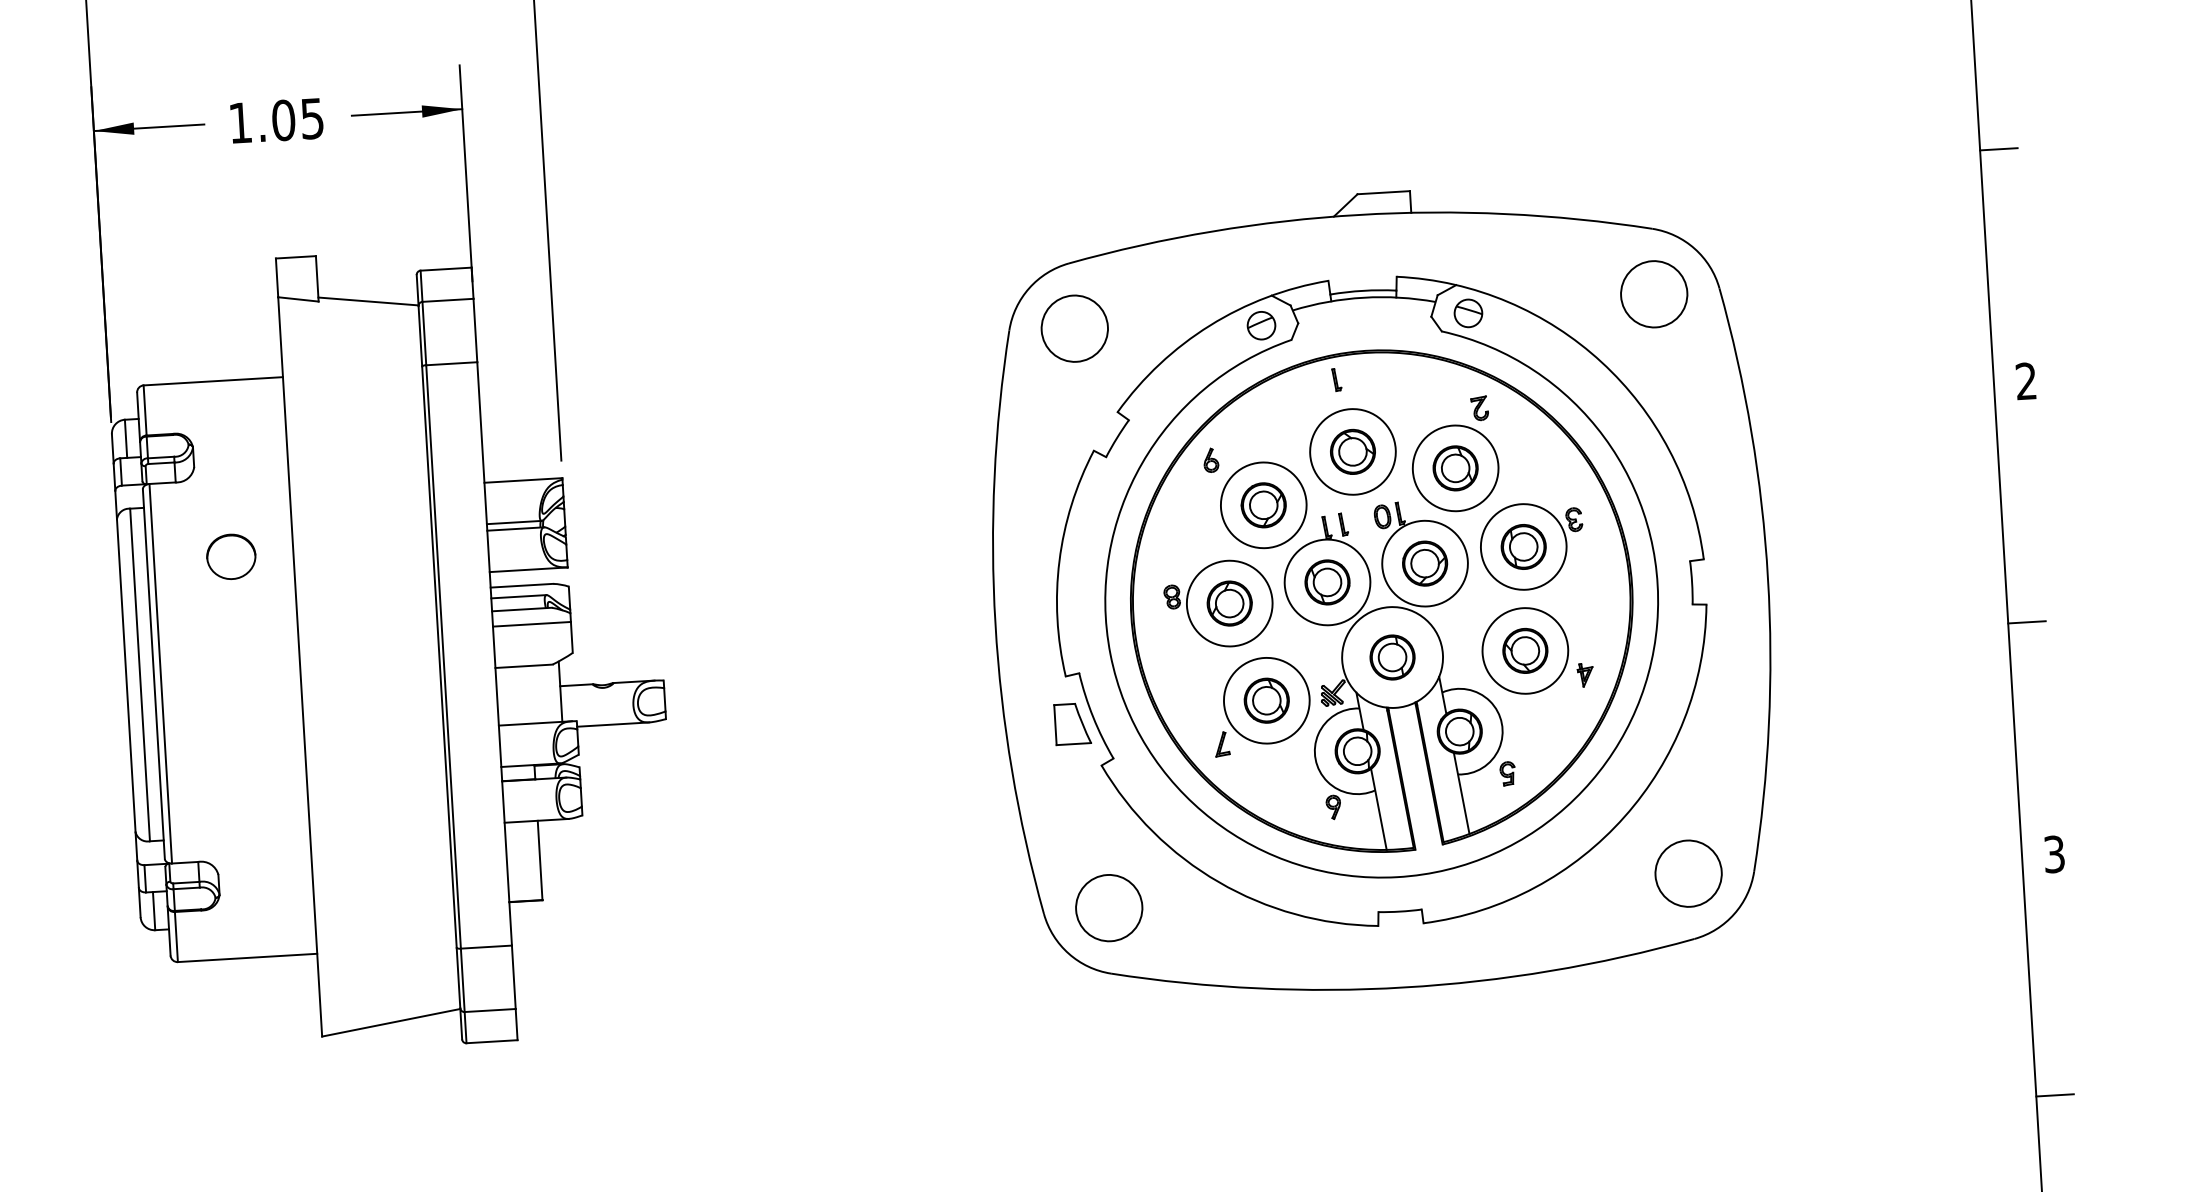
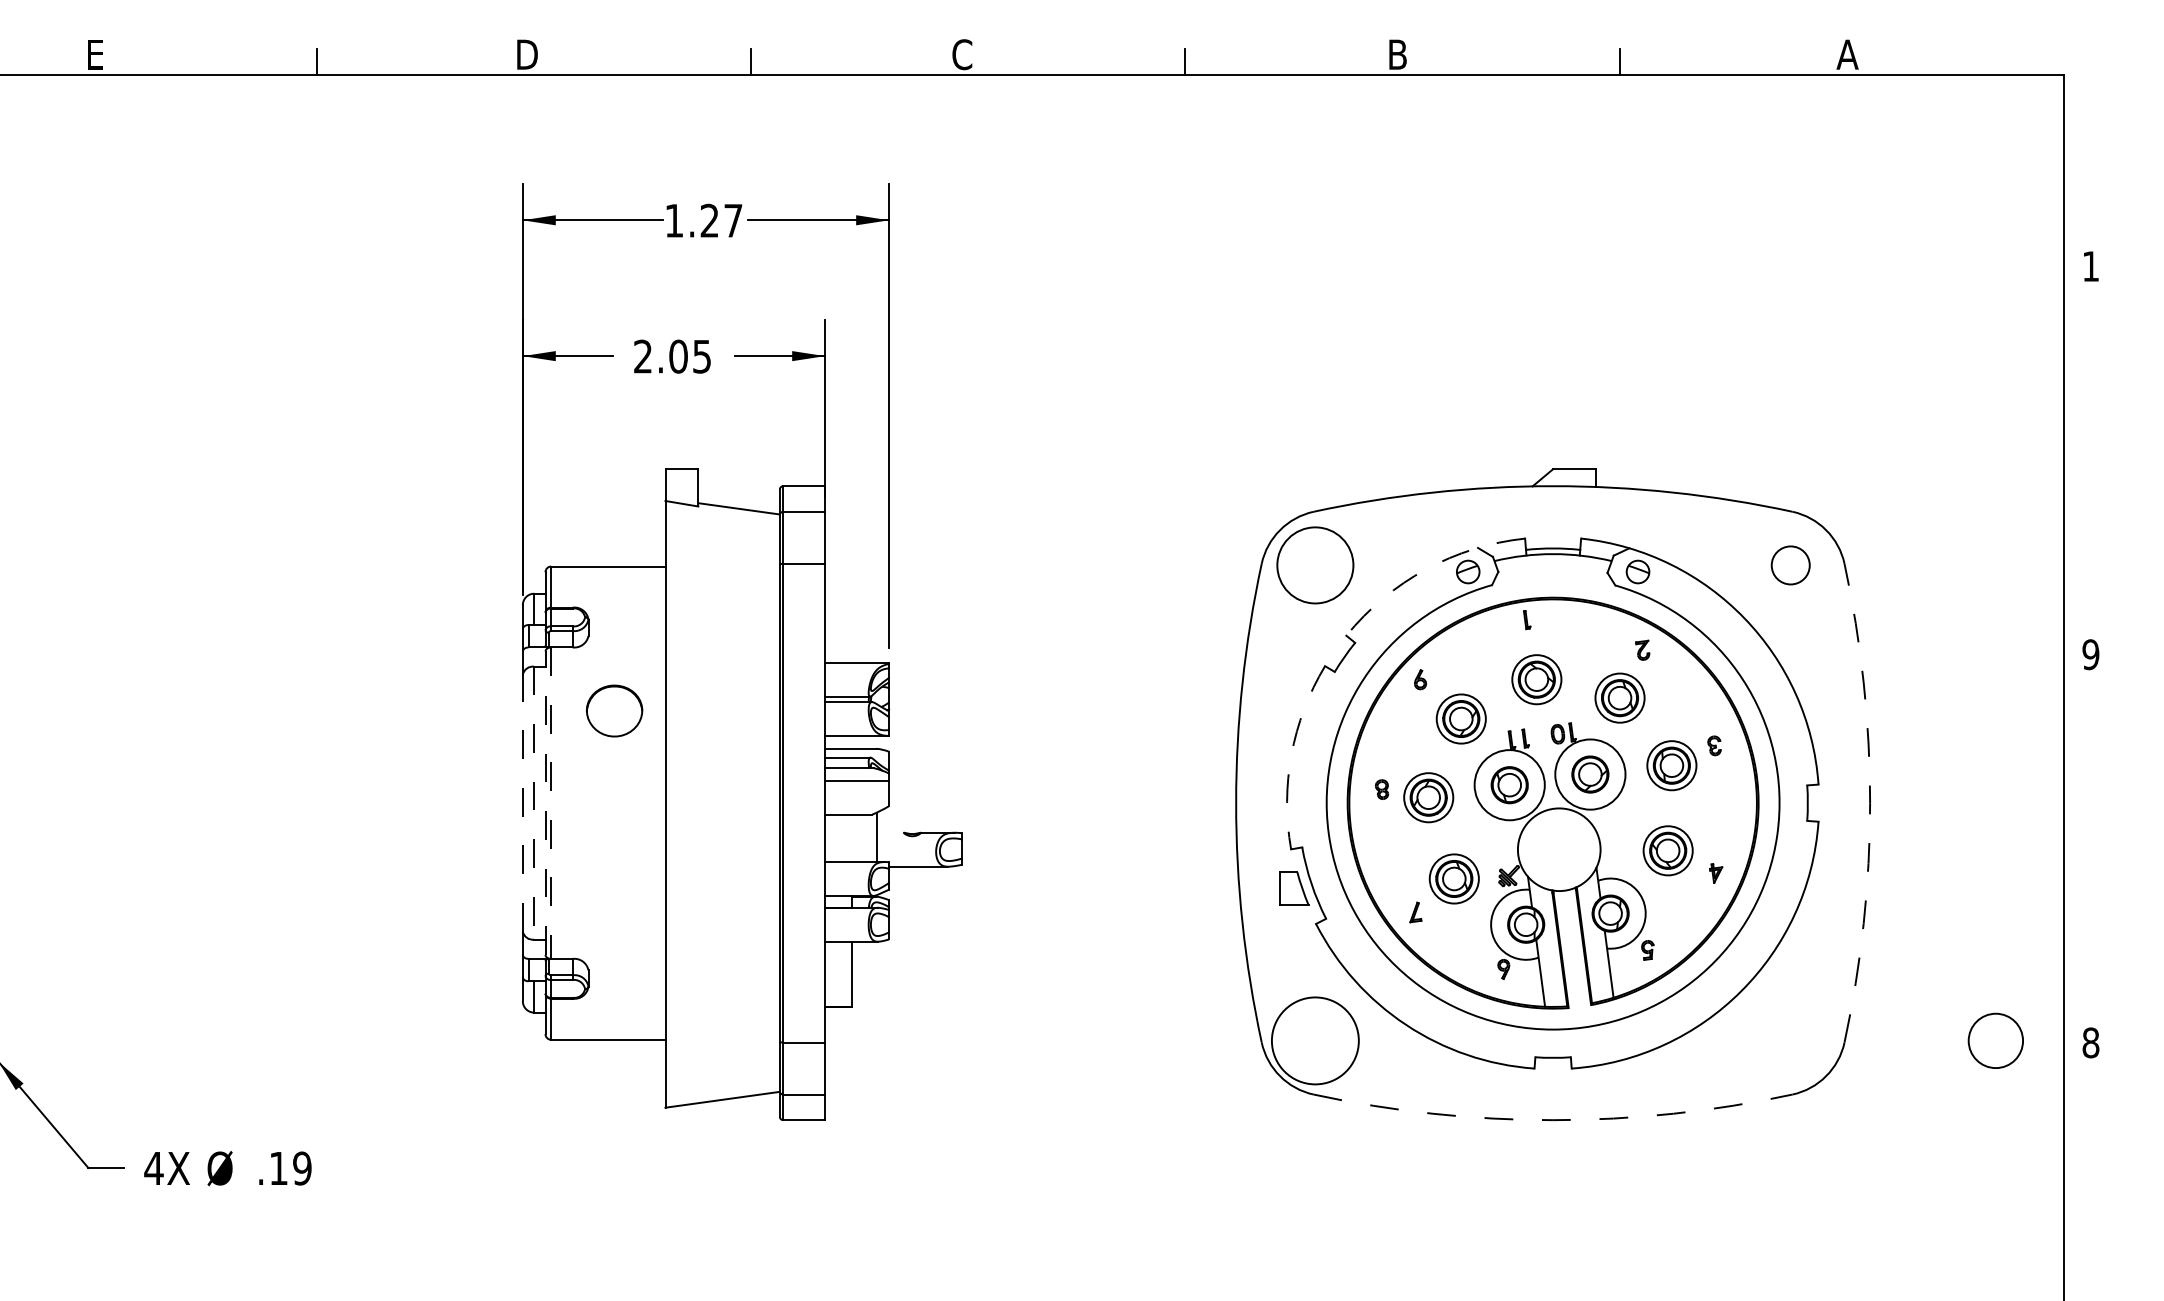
text: (239, 122) -> (642, 356), 1.05 -> 2.05
line: (1998, 149) -> (2079, 463), removed
circle: (1653, 294) -> (1790, 565), size x0.7
arc: (1210, 325) -> (1426, 569), solid -> dashed
circle: (1074, 328) -> (1315, 565), size x1.4
text: (2025, 381) -> (2090, 654), 2 -> 9
circle: (1352, 451) -> (1536, 679), size x0.7
circle: (1455, 468) -> (1619, 698), size x0.7
circle: (1263, 504) -> (1461, 718), size x0.7
circle: (1523, 546) -> (1671, 765), size x0.7
part: (231, 556) -> (614, 710), size x1.4
arc: (1059, 560) -> (1291, 754), solid -> dashed
arc: (1768, 578) -> (1870, 803), solid -> dashed
circle: (1229, 603) -> (1428, 797), size x0.7
line: (2026, 621) -> (2079, 851), removed
circle: (1525, 650) -> (1668, 850), size x0.7
part: (1392, 657) -> (1559, 849), removed
line: (153, 674) -> (545, 803), solid -> dashed
line: (161, 674) -> (551, 803), solid -> dashed
line: (125, 675) -> (522, 802), solid -> dashed
line: (140, 675) -> (534, 803), solid -> dashed
line: (576, 684) -> (890, 832), removed
circle: (1266, 700) -> (1454, 878), size x0.7
text: (2053, 853) -> (2090, 1042), 3 -> 8
circle: (1688, 873) -> (1995, 1040), moved
circle: (1109, 907) -> (1315, 1040), size x1.6
arc: (1405, 987) -> (1553, 1120), solid -> dashed
line: (2054, 1094) -> (2079, 1239), removed

